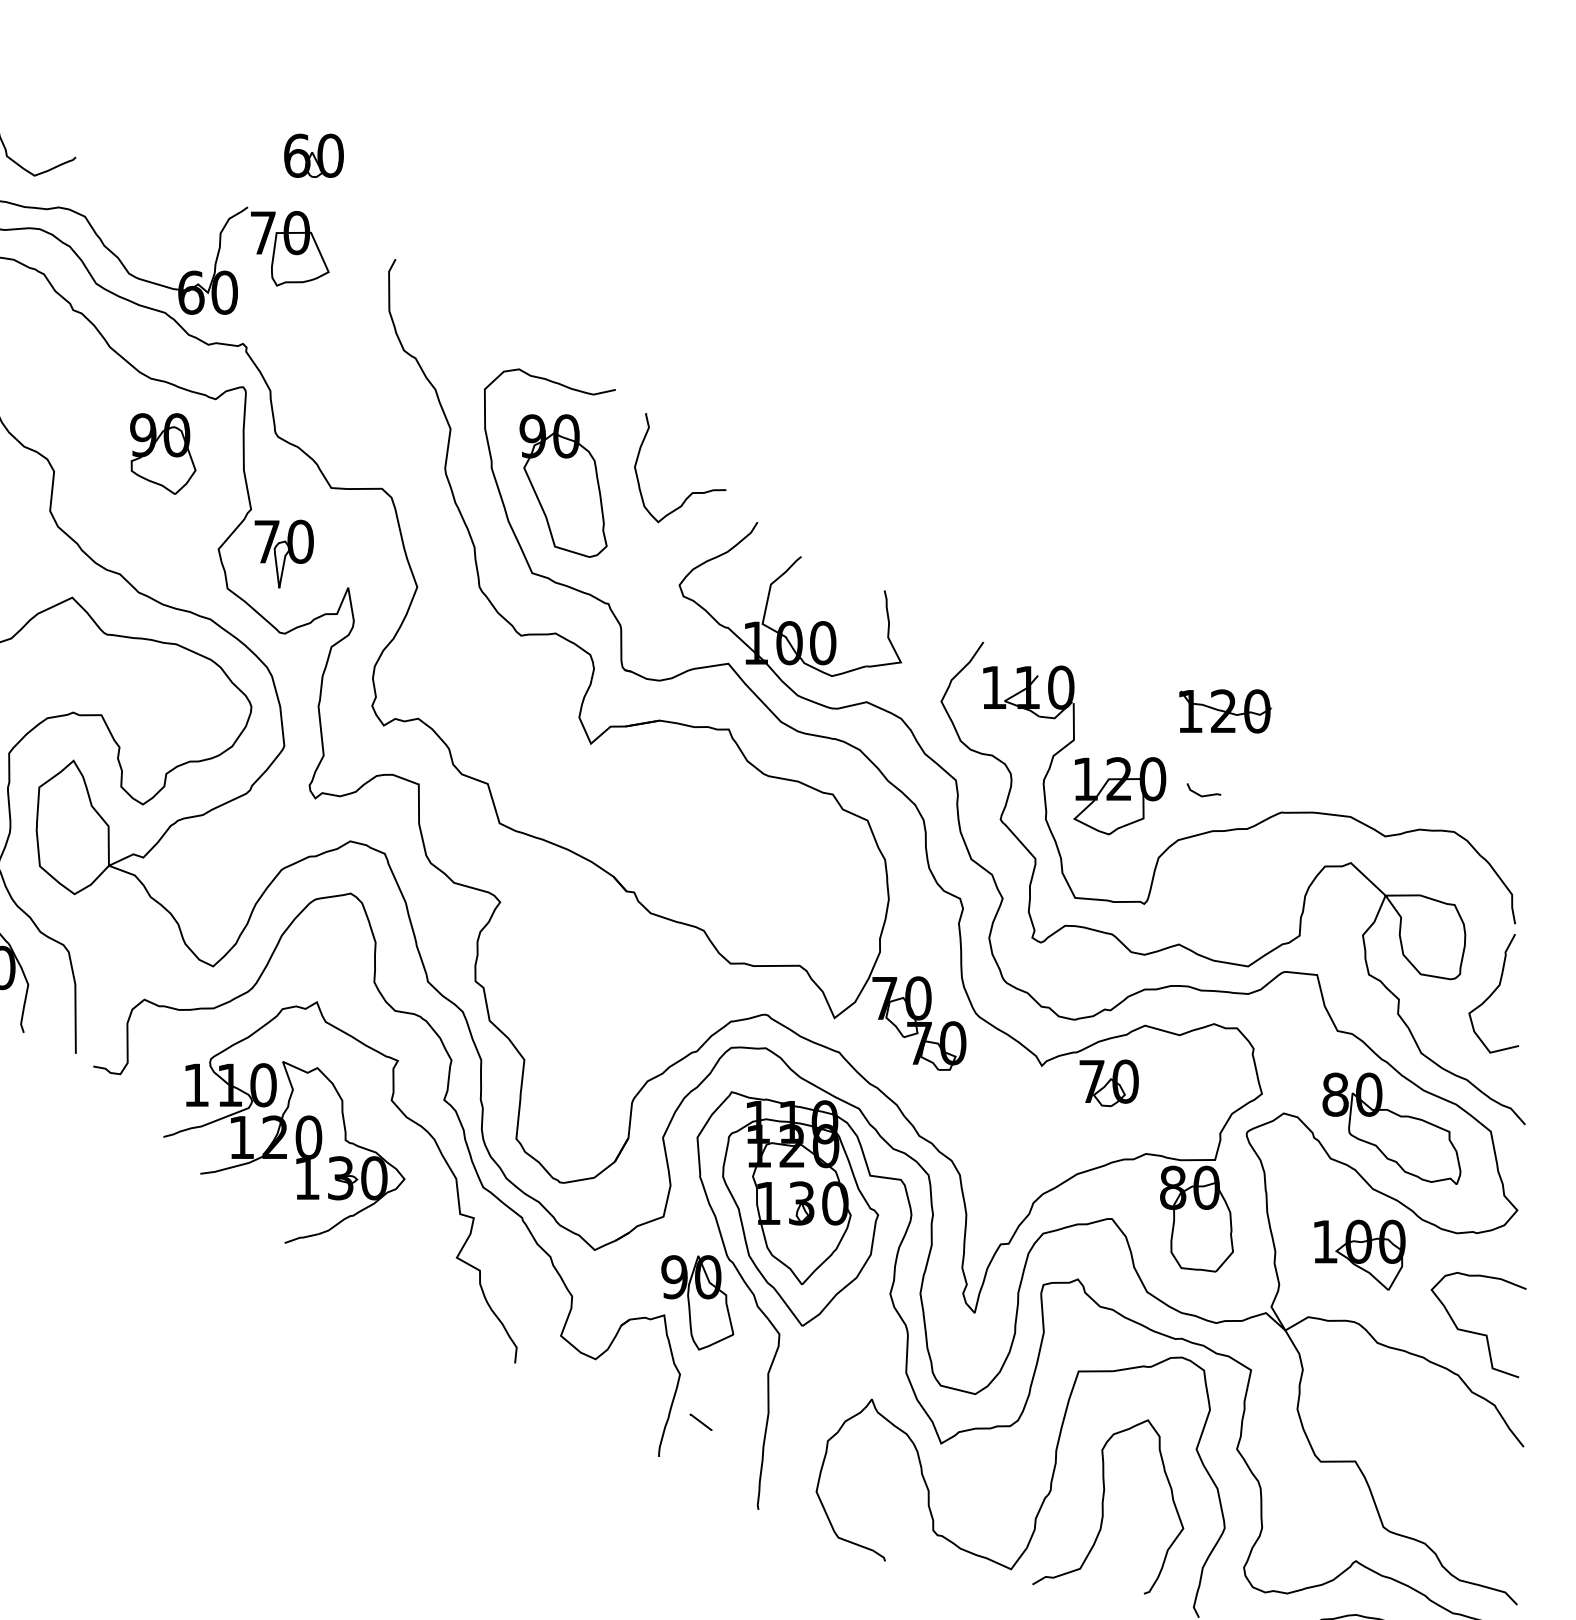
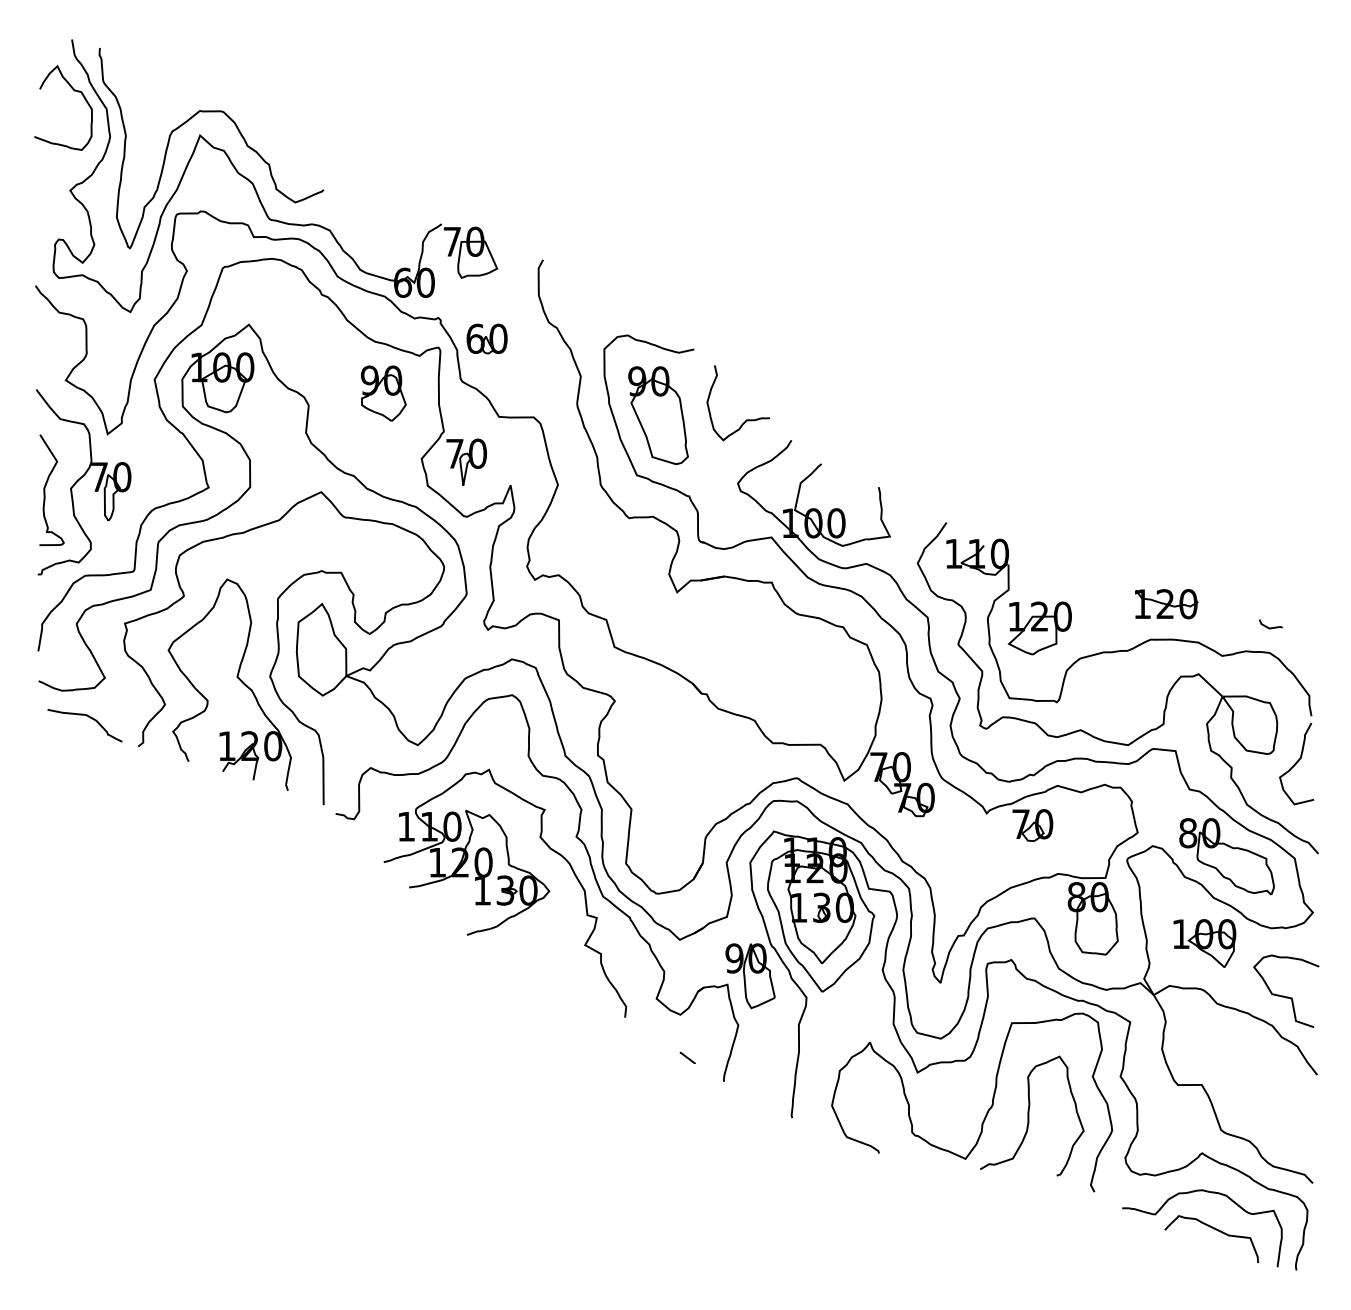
part: (313, 155) -> (486, 338), moved
part: (1225, 711) -> (1166, 604), moved
curve: (1203, 794) -> (1270, 627), moved
line: (700, 1421) -> (687, 1057), moved

